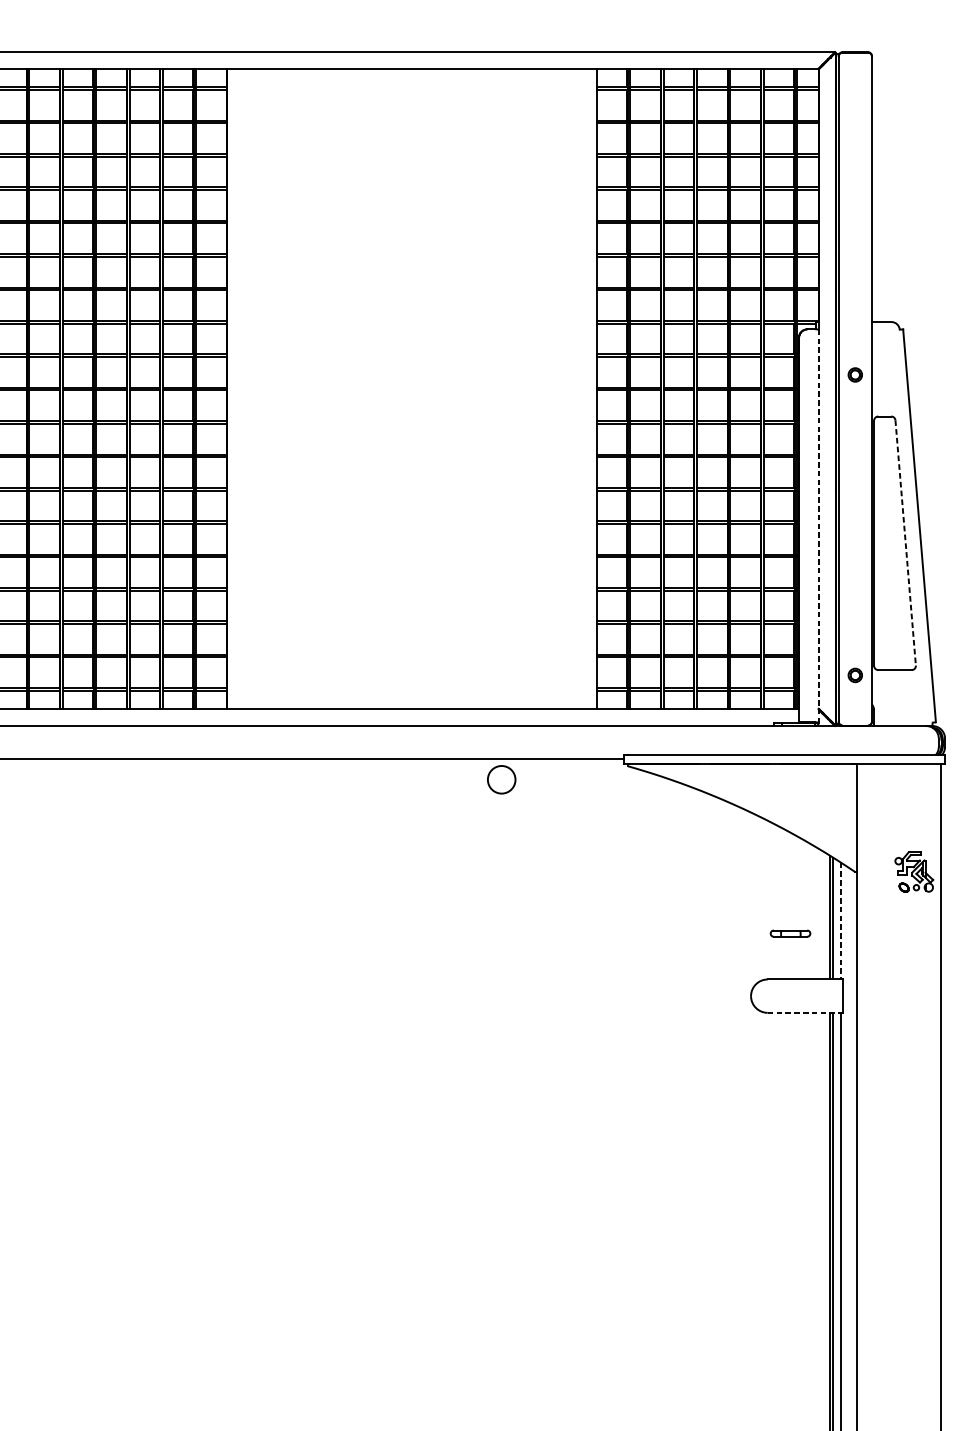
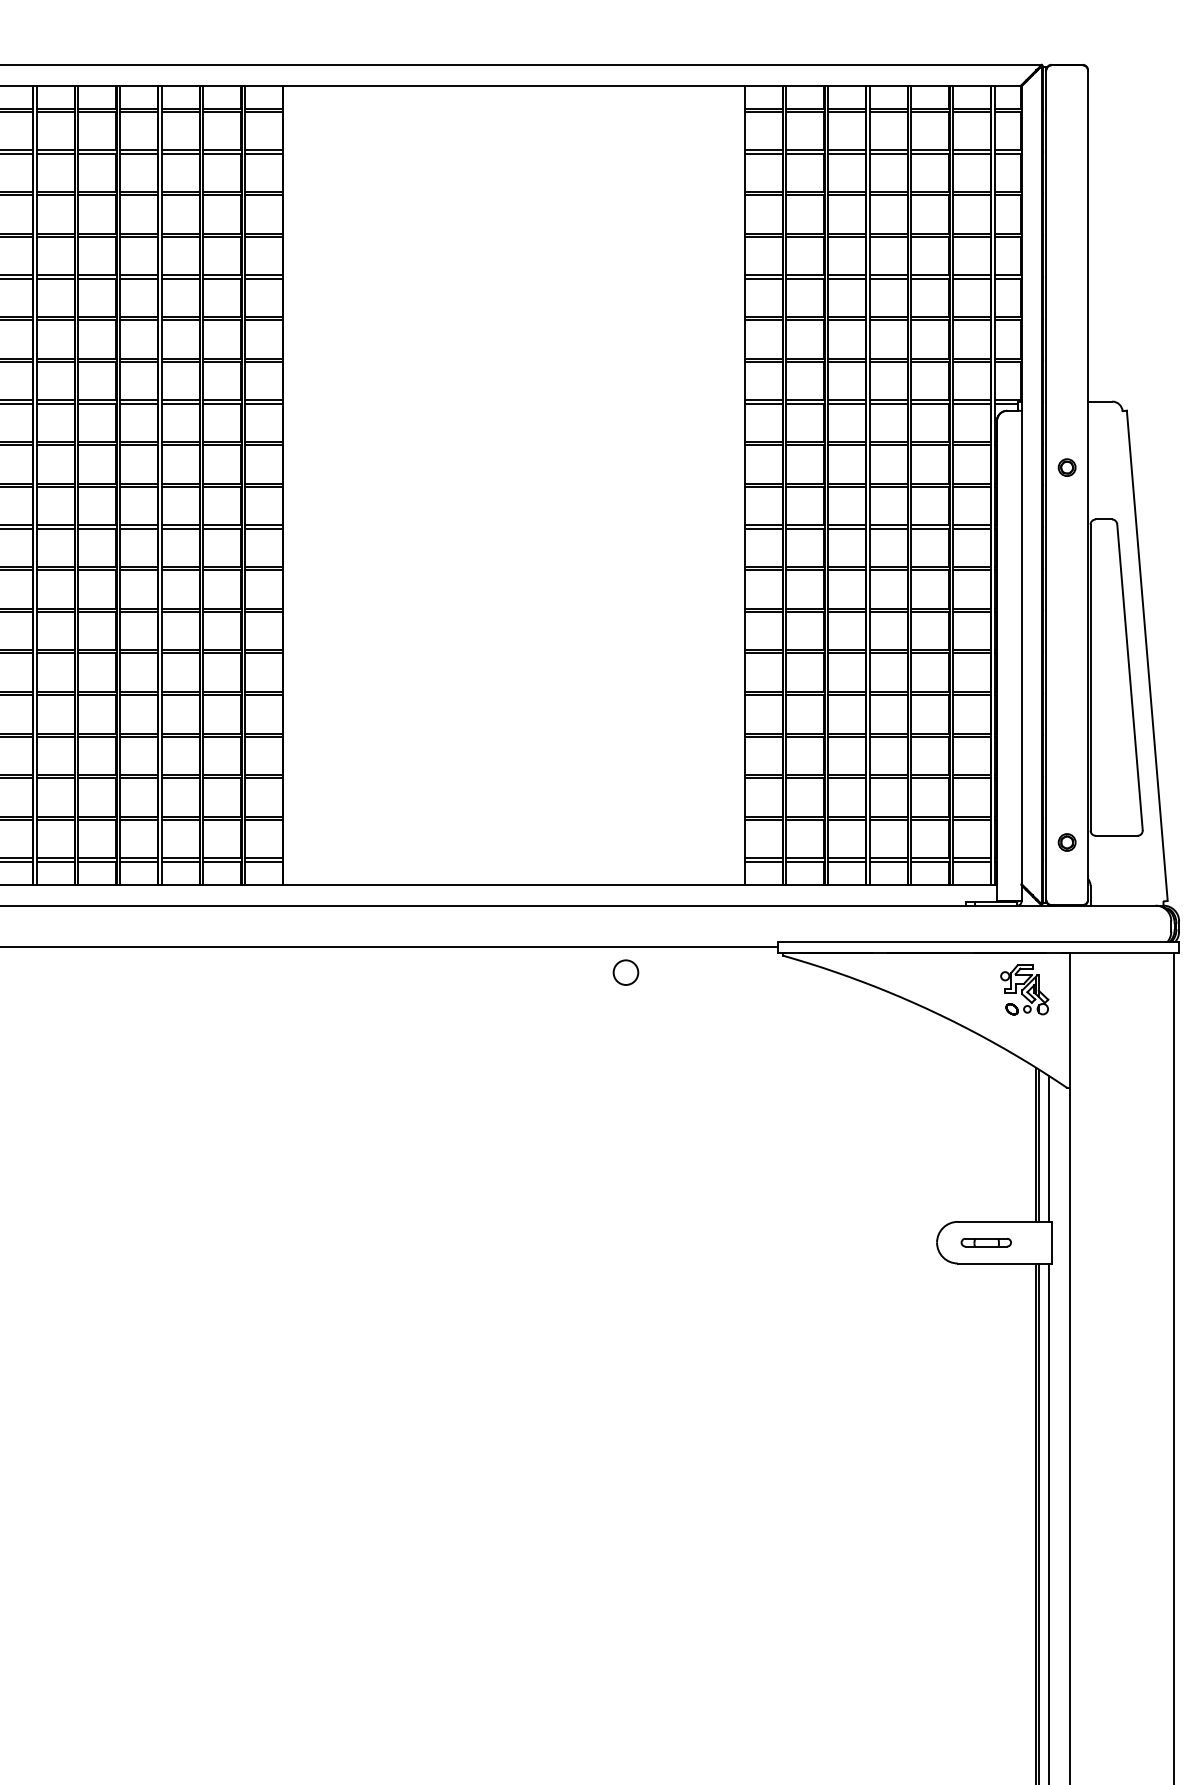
line: (818, 526) -> (1021, 656), dashed -> solid
line: (906, 543) -> (1130, 677), dashed -> solid
circle: (501, 779) -> (625, 972), size x0.71
part: (914, 871) -> (1024, 989), moved
line: (841, 920) -> (1049, 1148), dashed -> solid
part: (789, 933) -> (985, 1242), moved
line: (804, 1012) -> (1003, 1263), dashed -> solid

